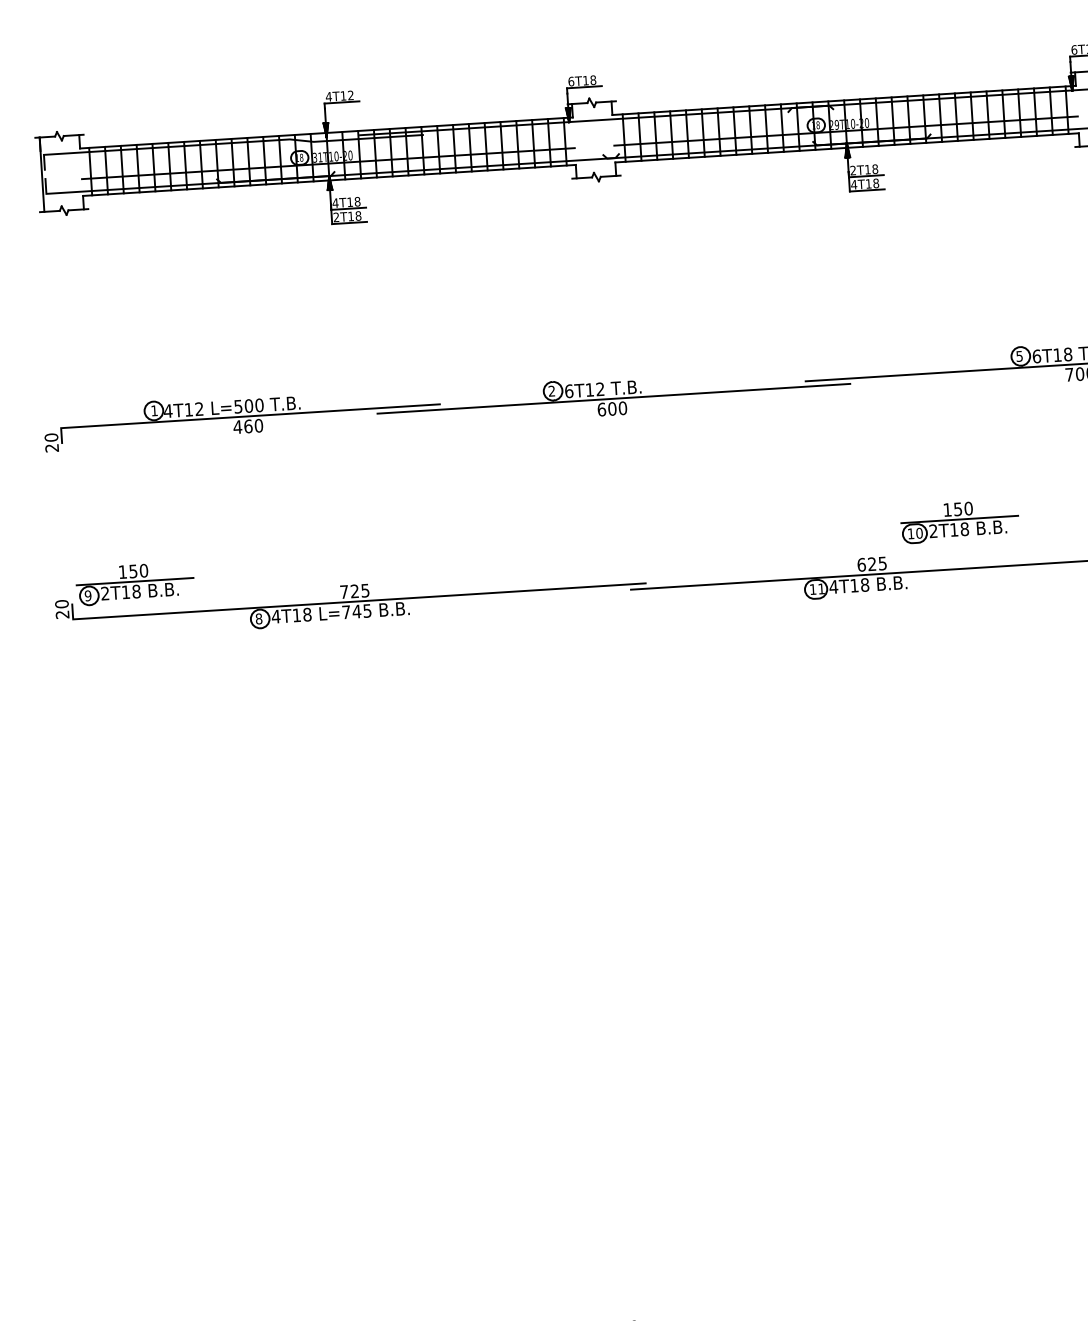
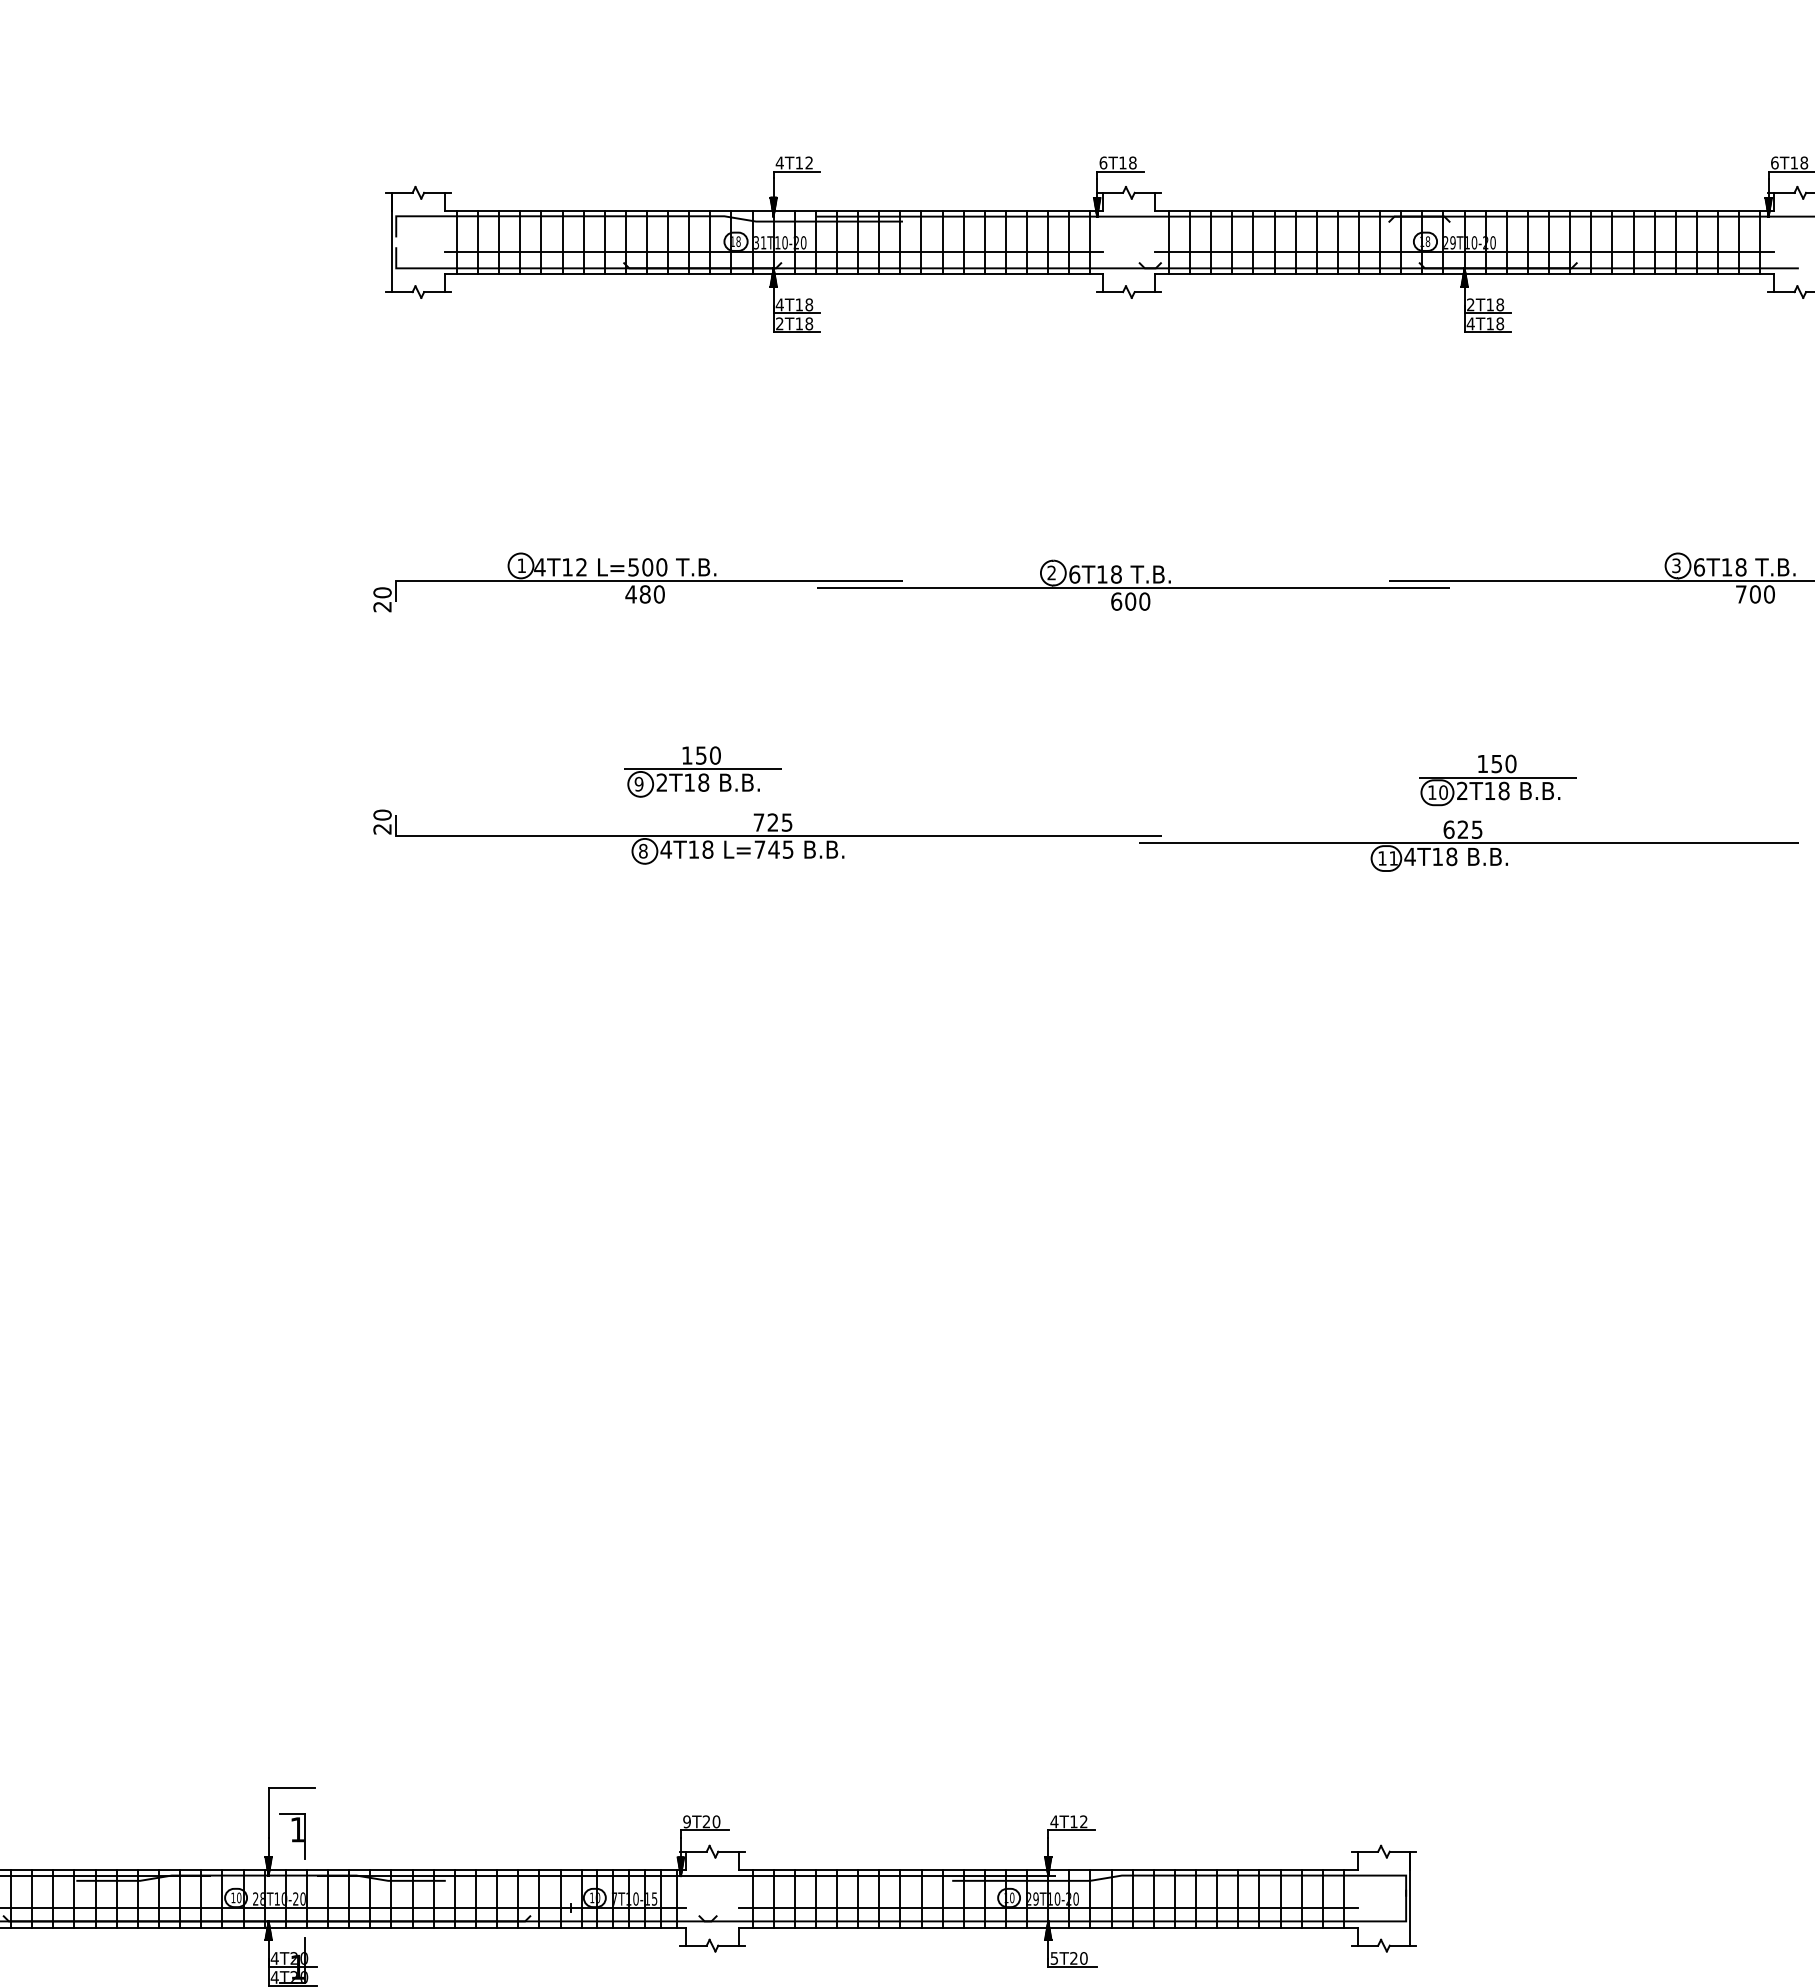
text: (1019, 356) -> (1676, 565), 5 -> 3
text: (600, 389) -> (1116, 574), 6T12 -> 6T18
text: (247, 426) -> (644, 594), 460 -> 480
part: (959, 521) -> (1497, 780), moved
part: (135, 583) -> (702, 771), moved

